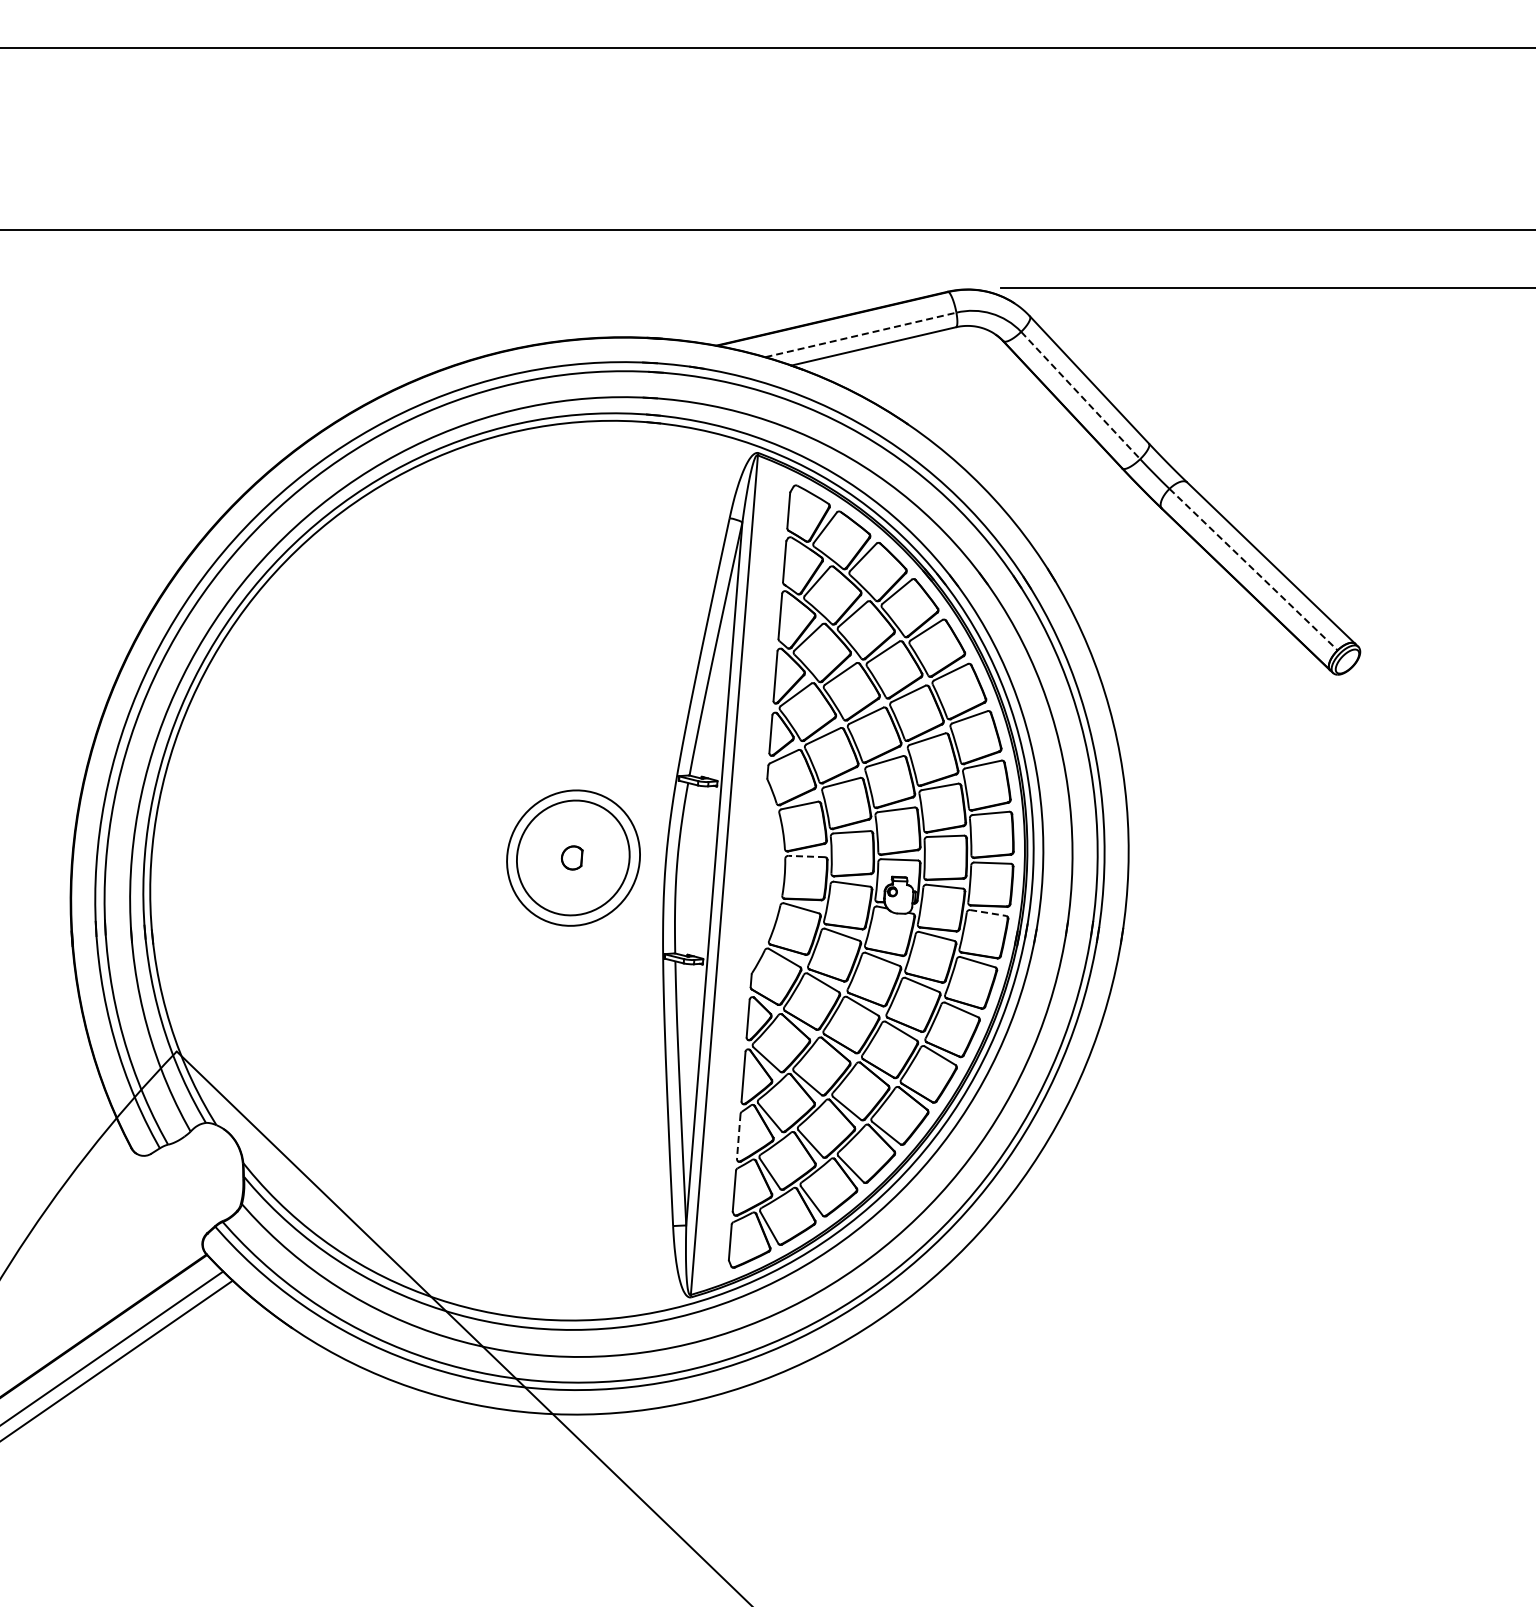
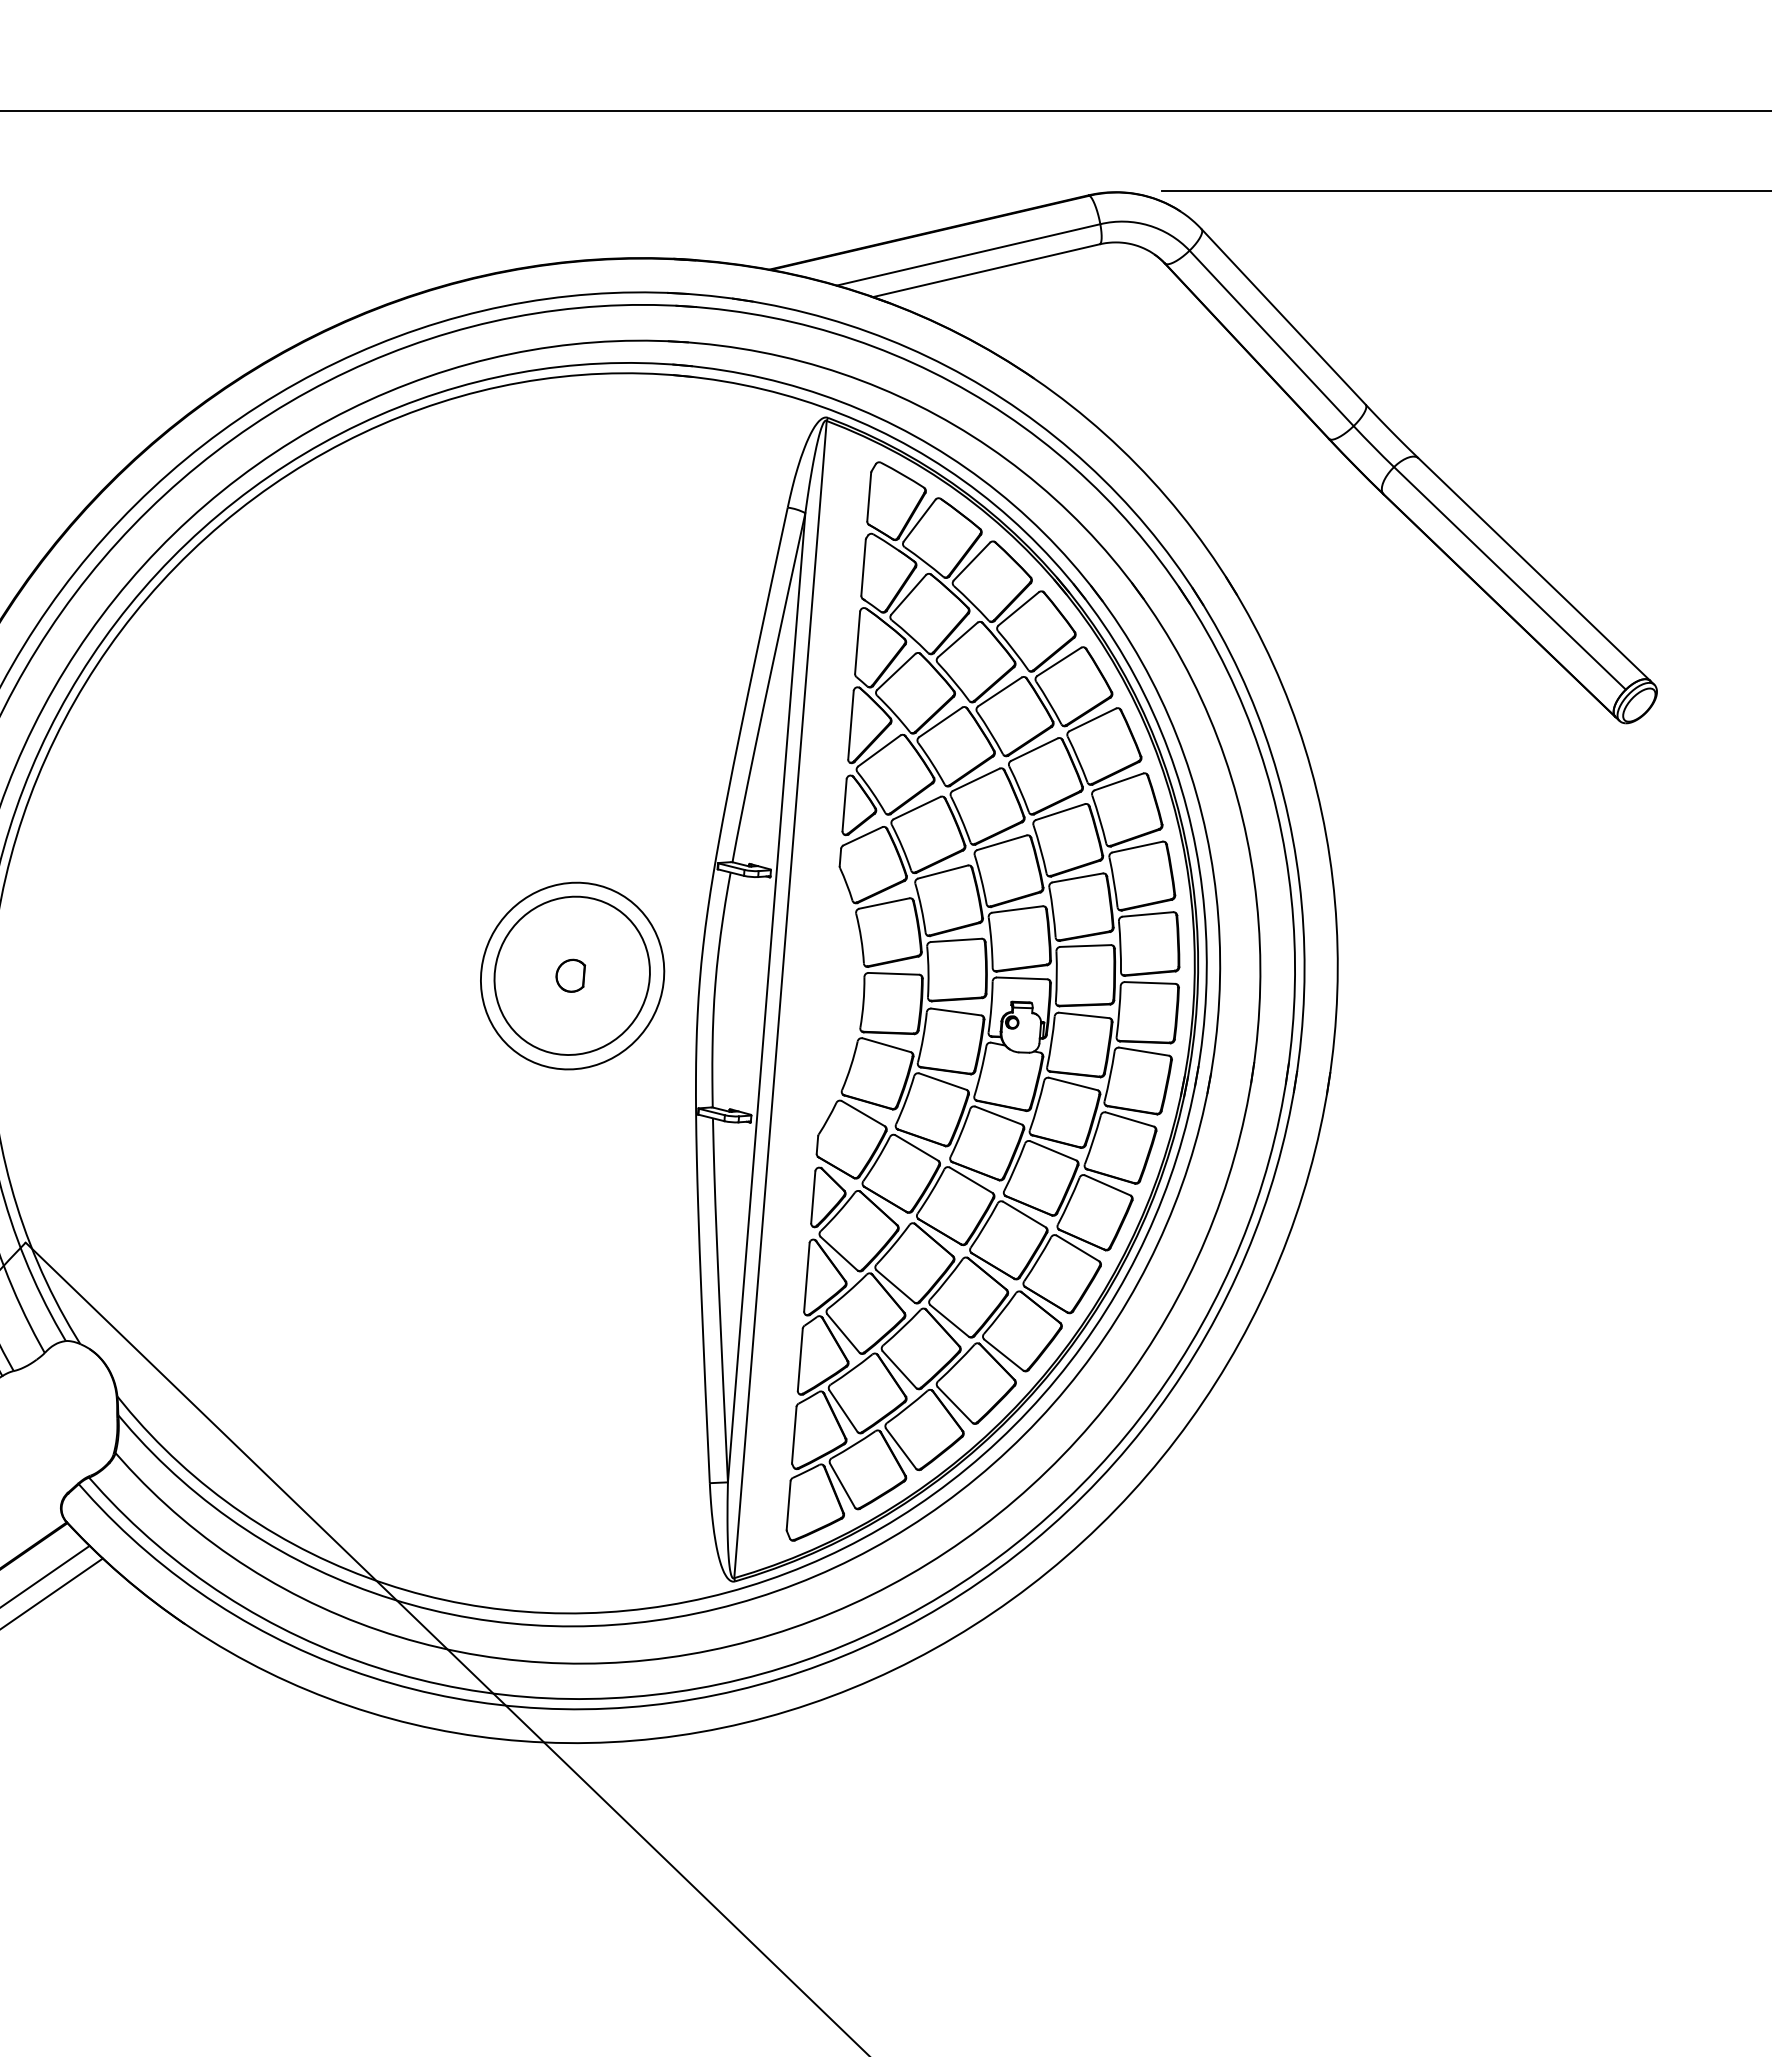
line: (861, 334) -> (969, 254), dashed -> solid
line: (1081, 395) -> (1272, 338), dashed -> solid
line: (1253, 569) -> (1509, 578), dashed -> solid
line: (806, 856) -> (893, 973), dashed -> solid
line: (988, 913) -> (1144, 1052), dashed -> solid
line: (738, 1136) -> (799, 1359), dashed -> solid

